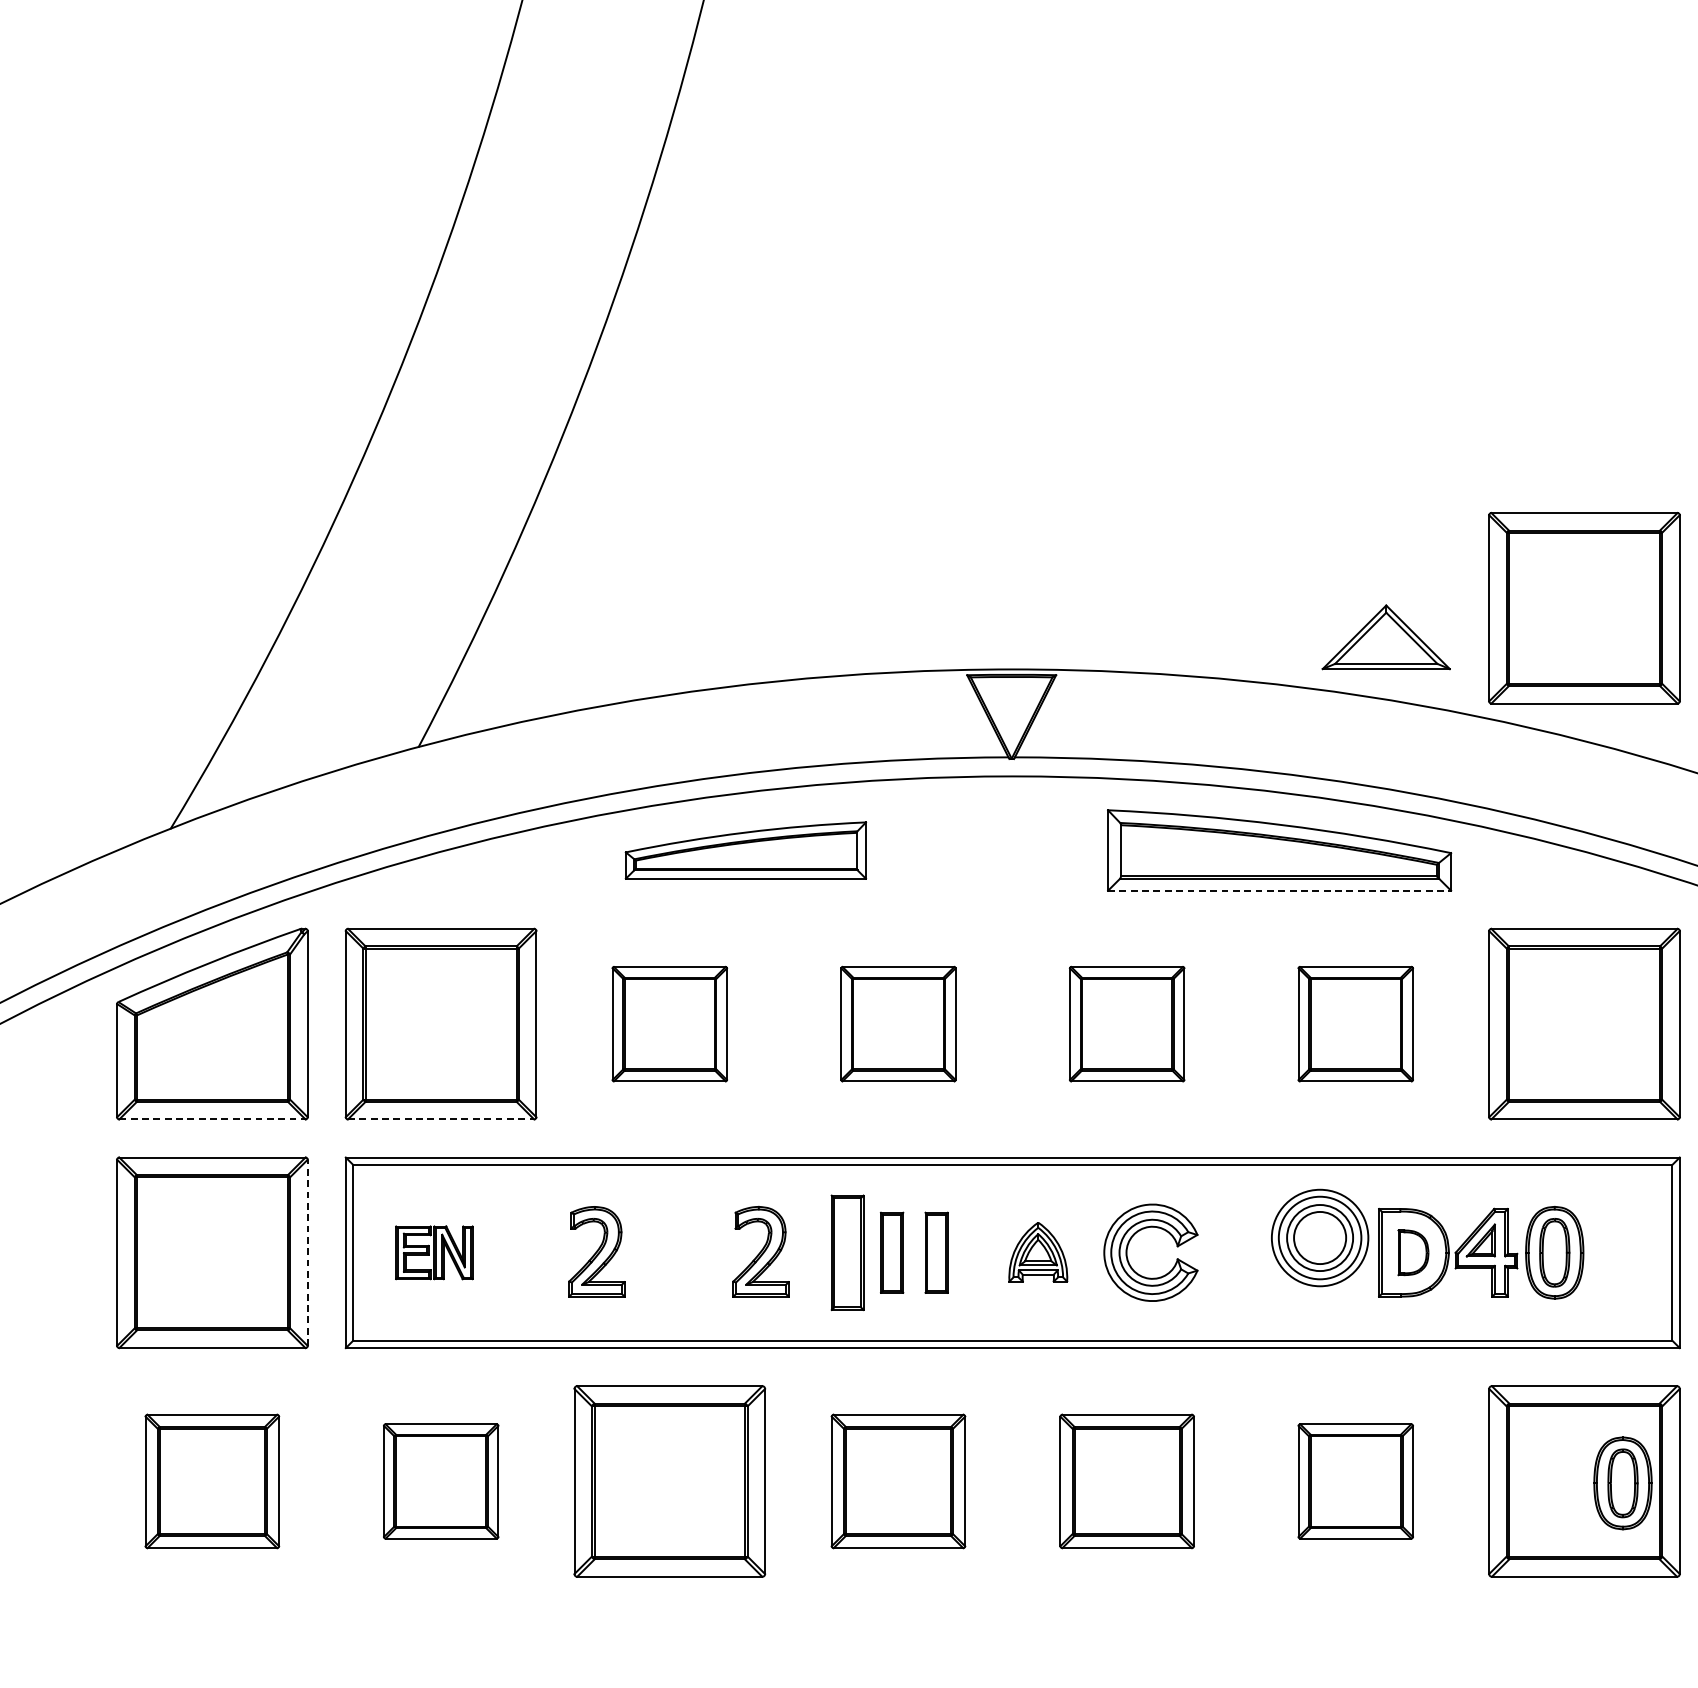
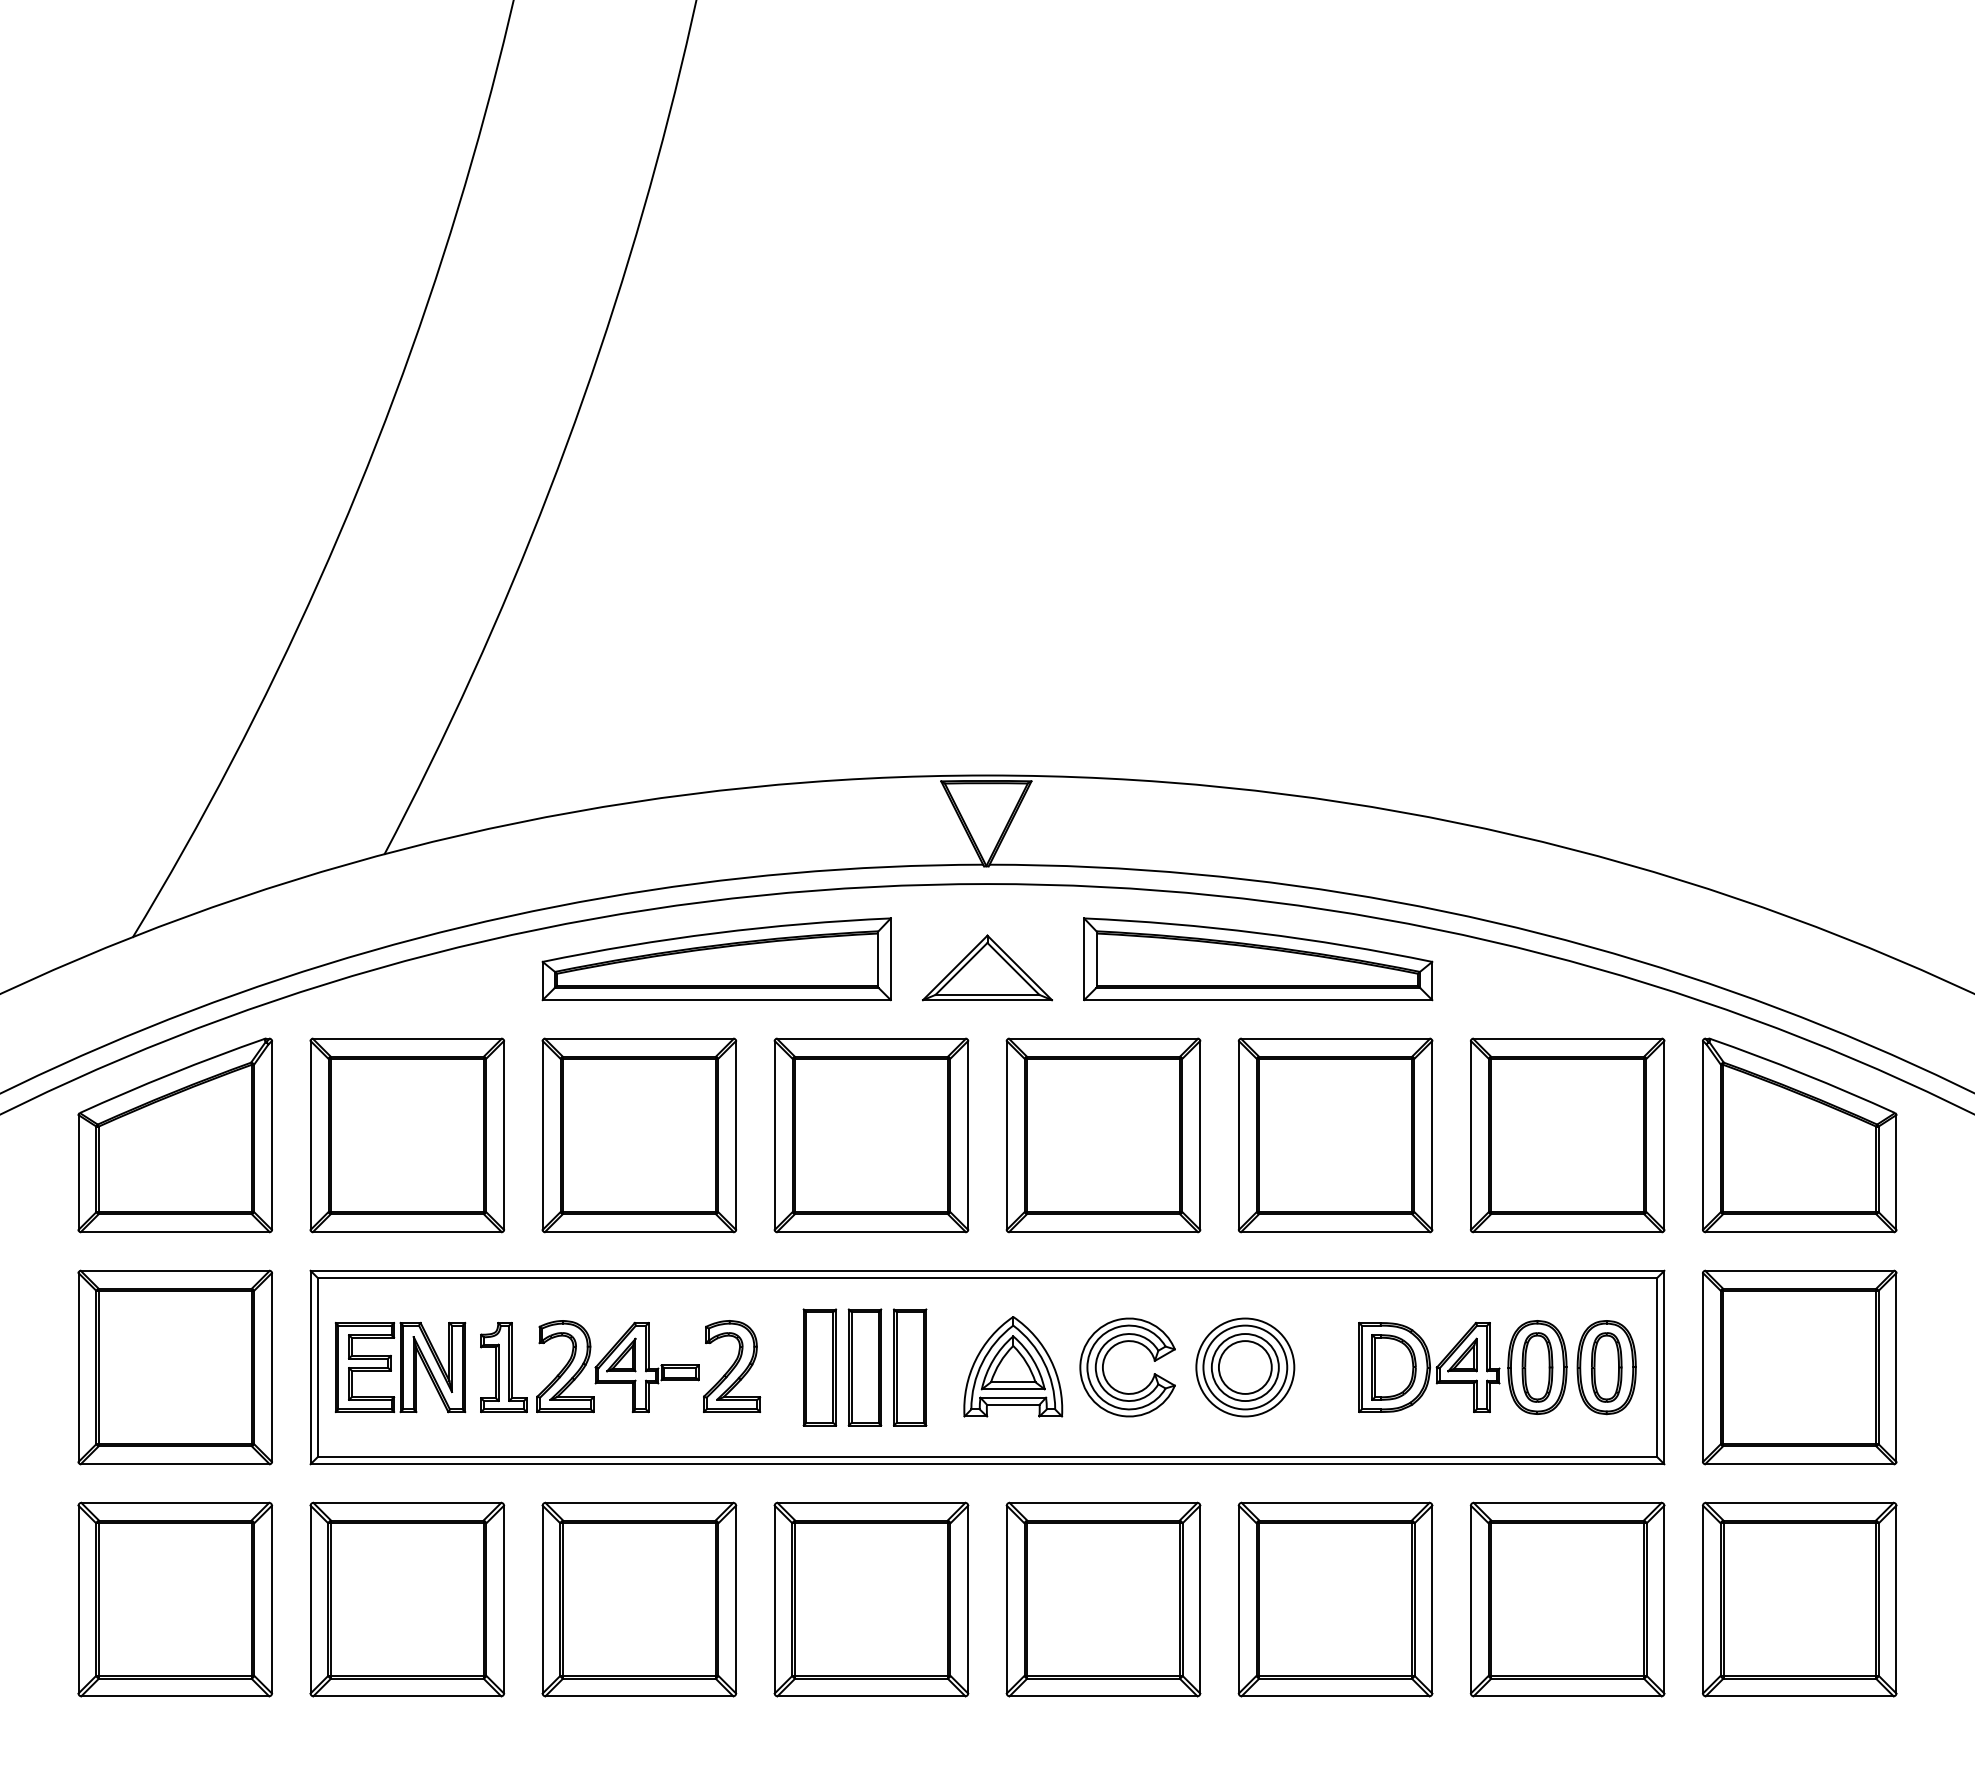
part: (1584, 608) -> (1567, 713), removed
part: (1386, 636) -> (987, 967), moved
part: (745, 850) -> (716, 959), size x1.43
line: (1279, 891) -> (1258, 1000), dashed -> solid
part: (669, 1024) -> (639, 1135), size x1.67
part: (898, 1024) -> (871, 1135), size x1.67
part: (1127, 1024) -> (1103, 1135), size x1.67
part: (1355, 1024) -> (1335, 1135), size x1.67
line: (212, 1119) -> (175, 1232), dashed -> solid
line: (441, 1119) -> (407, 1232), dashed -> solid
part: (1320, 1238) -> (1245, 1367), moved
part: (1038, 1251) -> (1013, 1366), size x1.67
line: (307, 1252) -> (271, 1367), dashed -> solid
part: (434, 1252) -> (400, 1367), size x1.67
part: (535, 1252) -> (503, 1367), added
part: (676, 1252) -> (646, 1367), added
part: (891, 1252) -> (864, 1367), size x1.43
part: (936, 1252) -> (910, 1367), size x1.43
part: (1412, 1252) -> (1393, 1367), size x1.43
part: (211, 1481) -> (174, 1599), size x1.43
part: (441, 1481) -> (407, 1599), size x1.67
part: (898, 1481) -> (871, 1599), size x1.43
part: (1127, 1481) -> (1103, 1599), size x1.43
part: (1355, 1481) -> (1335, 1599), size x1.67
part: (1622, 1483) -> (1606, 1367), moved

